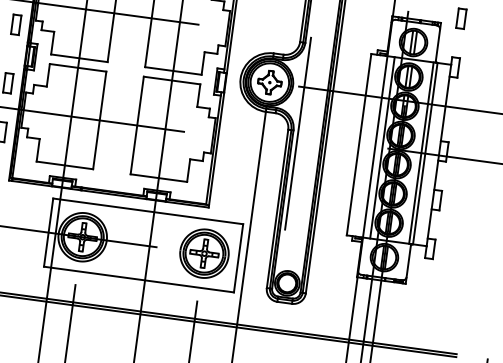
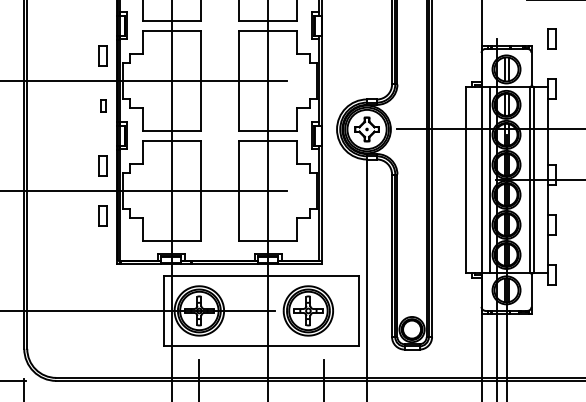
part: (15, 24) -> (102, 105), size x0.6
line: (298, 133) -> (402, 176), removed
part: (203, 253) -> (307, 310), moved

